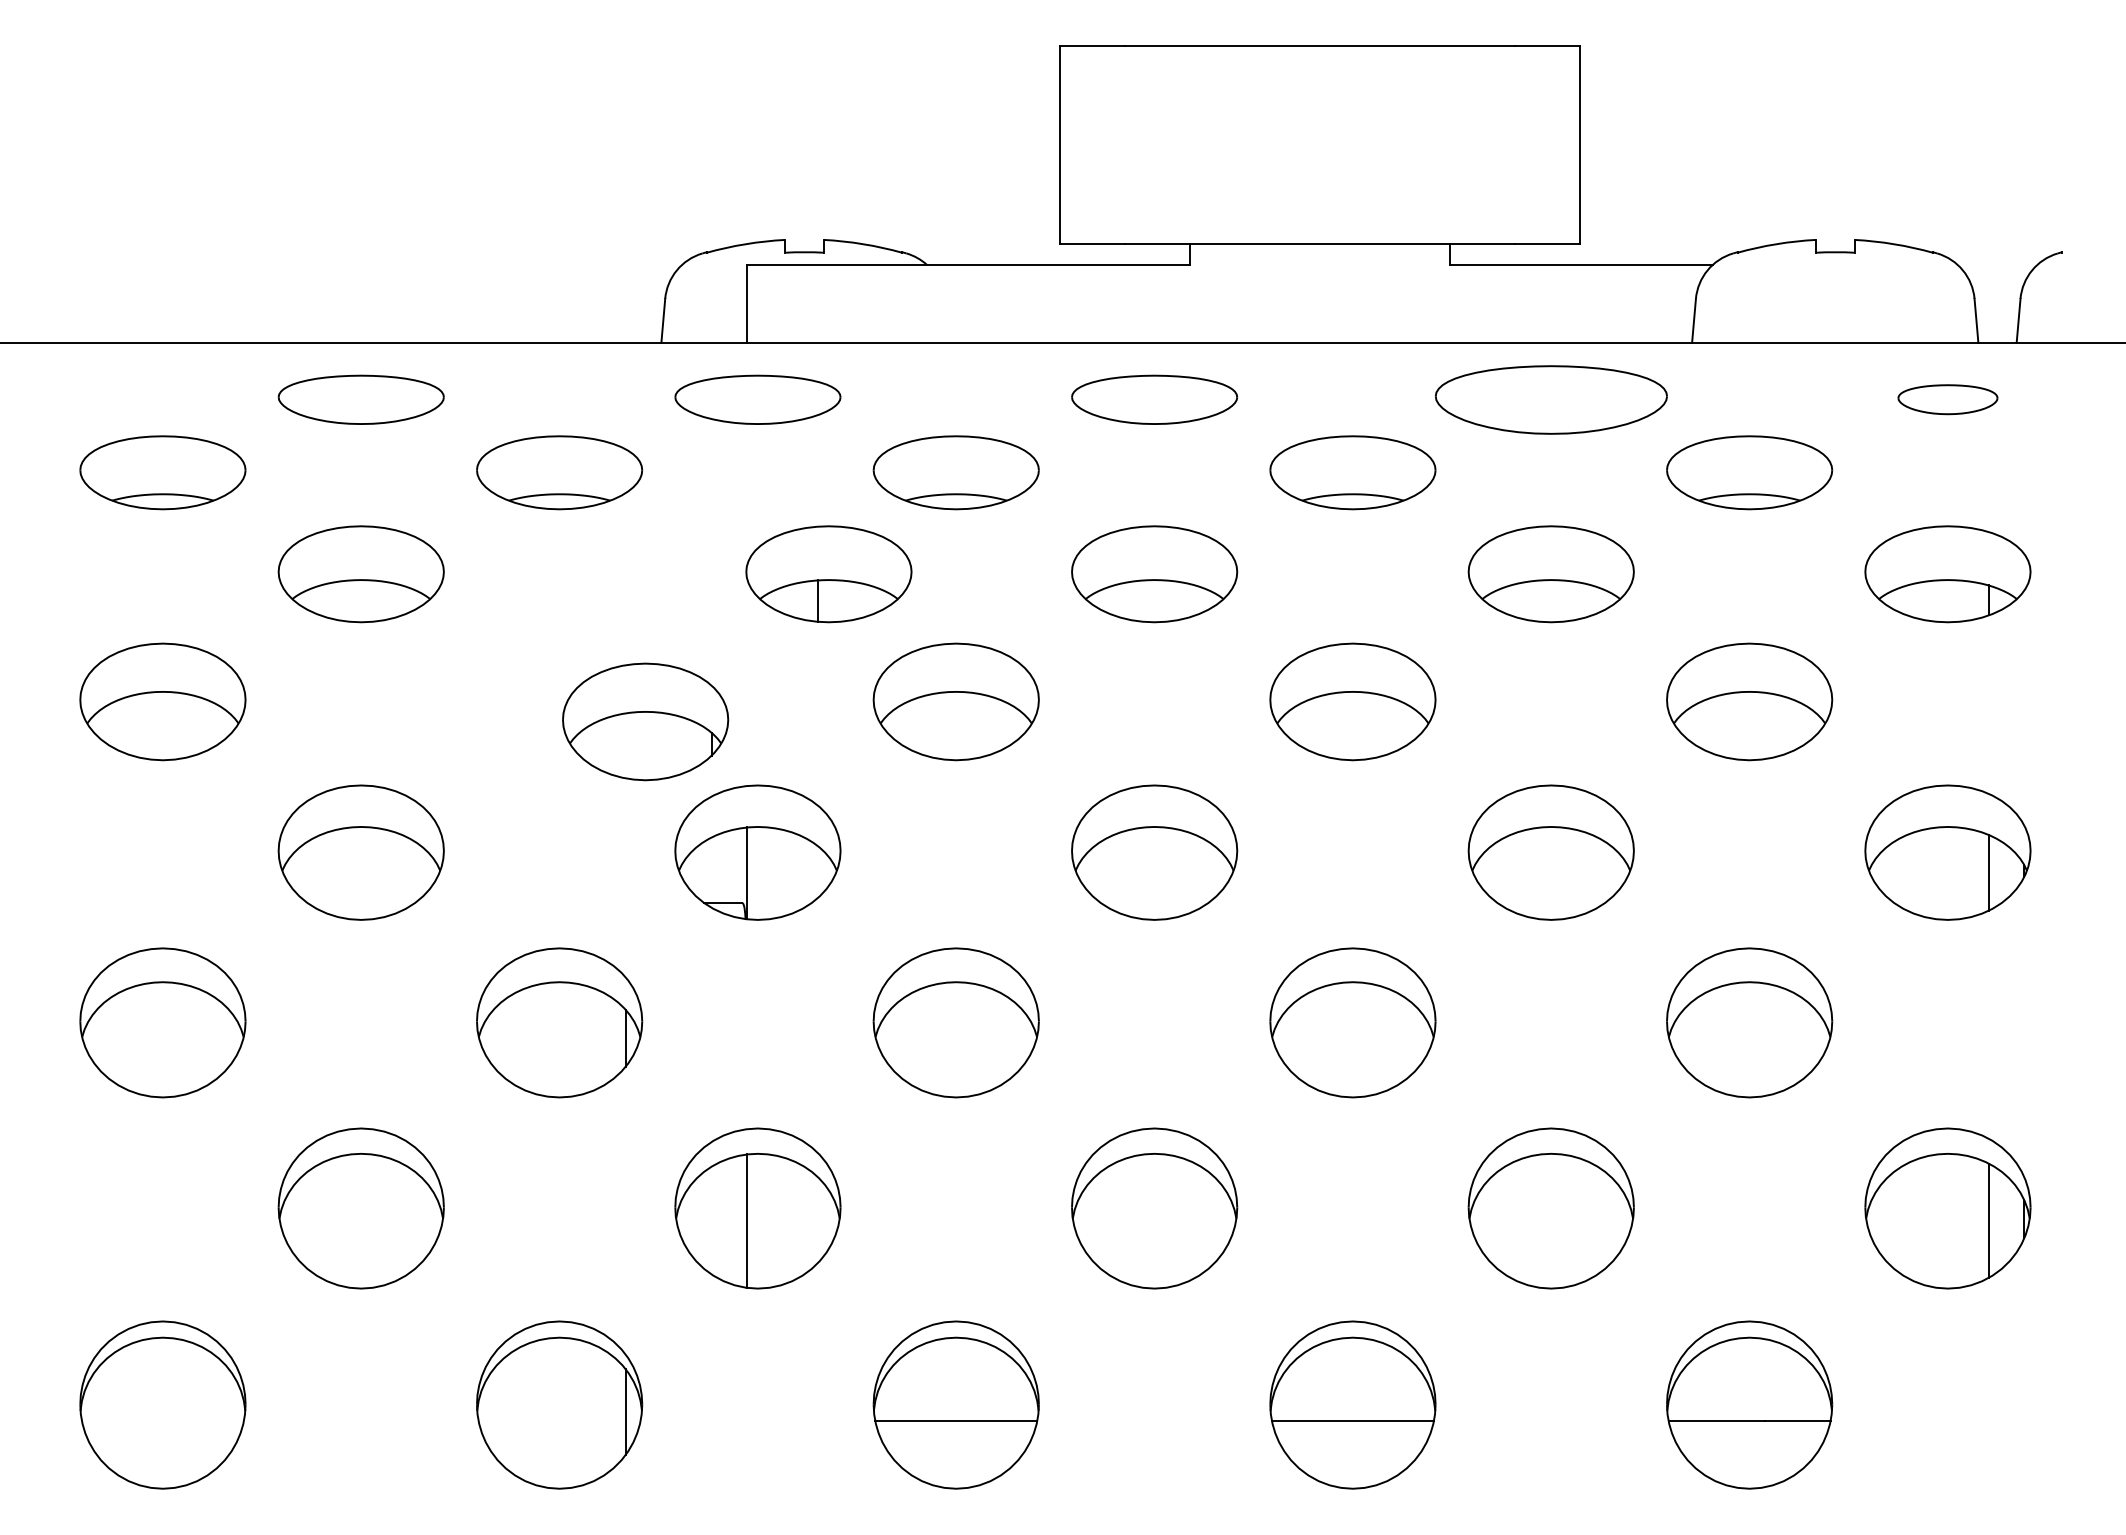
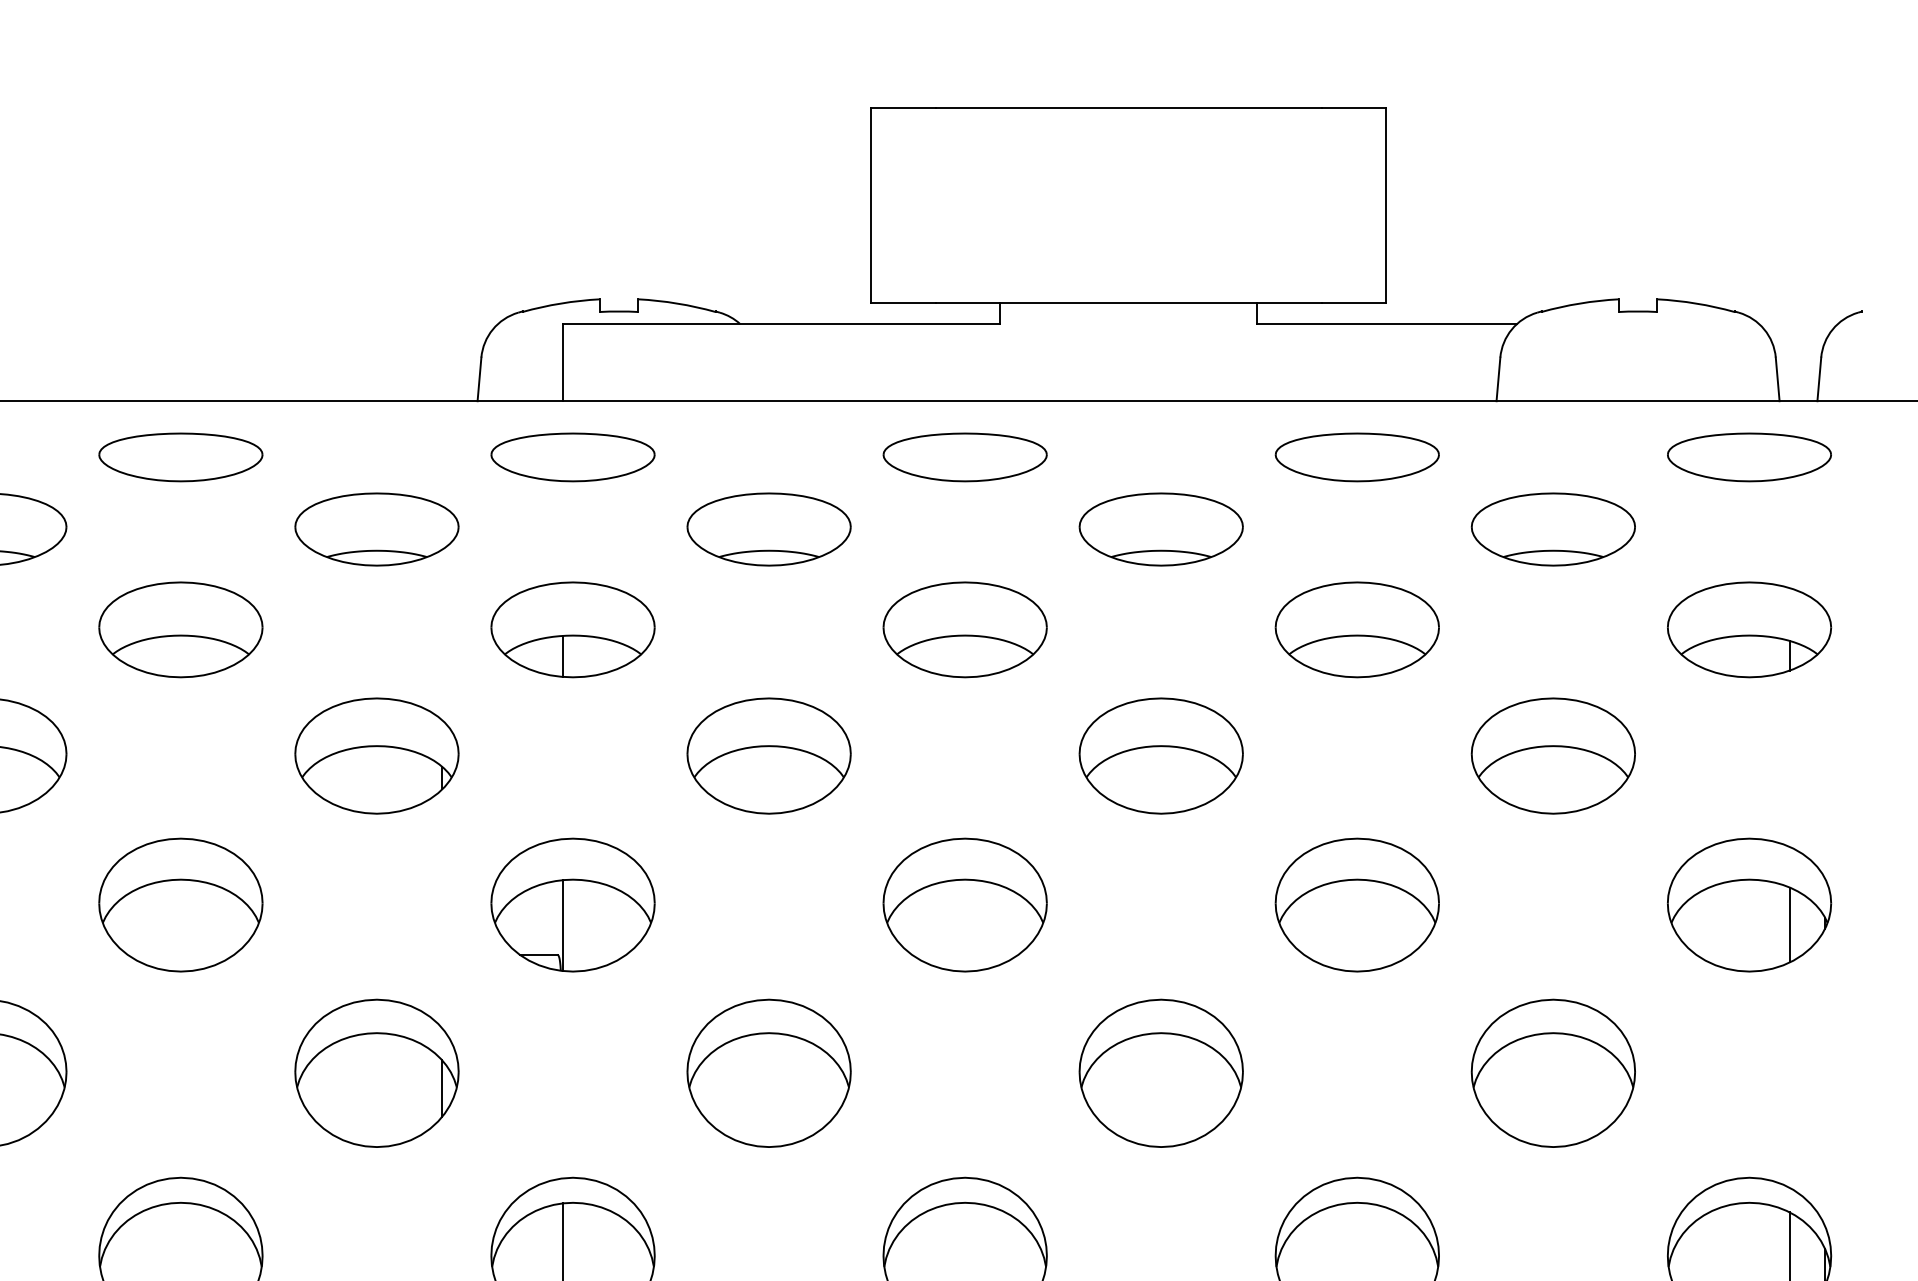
part: (1550, 399) -> (1356, 457), size x0.71
part: (1947, 399) -> (1749, 457), size x1.67
part: (828, 574) -> (572, 630), moved
part: (645, 721) -> (376, 755), moved

